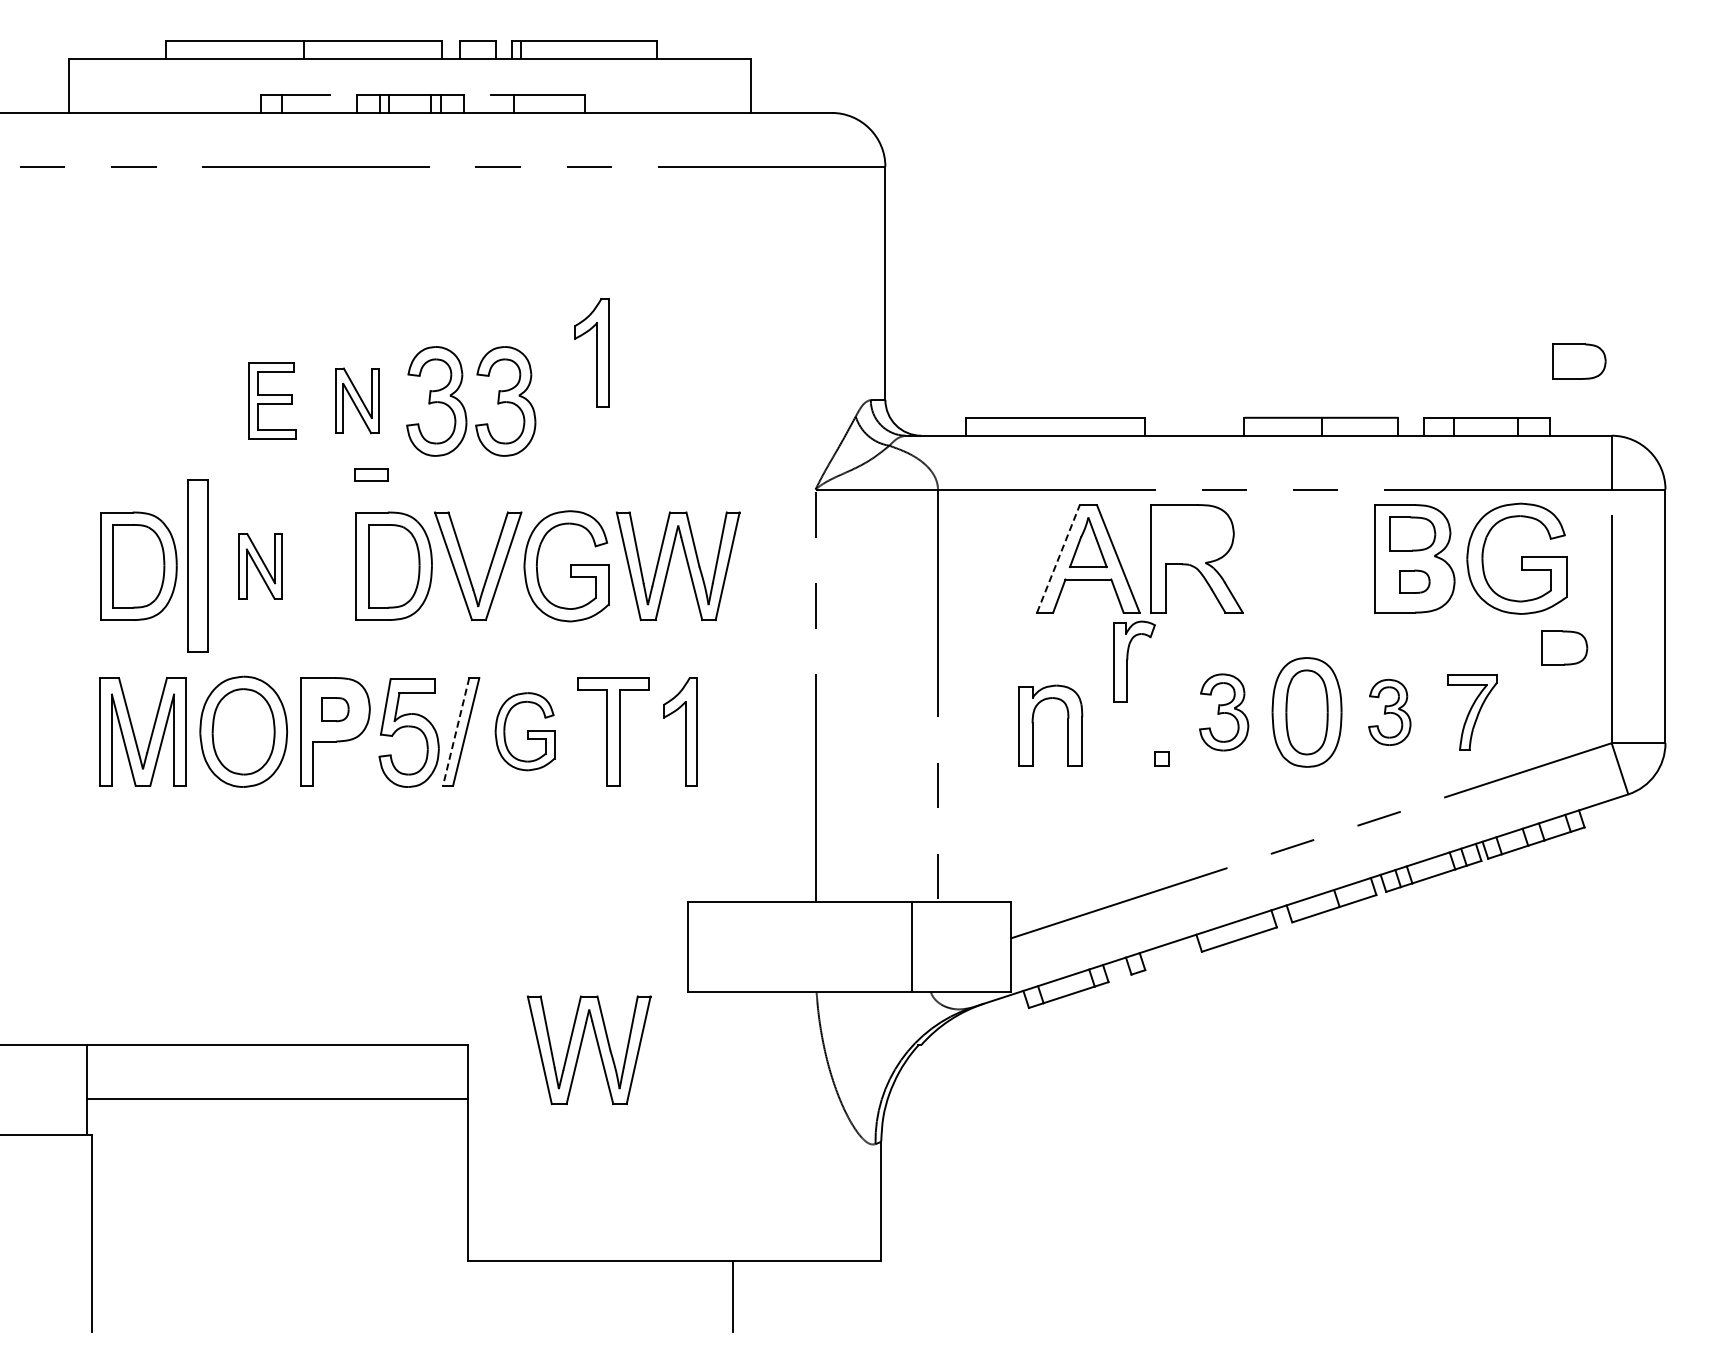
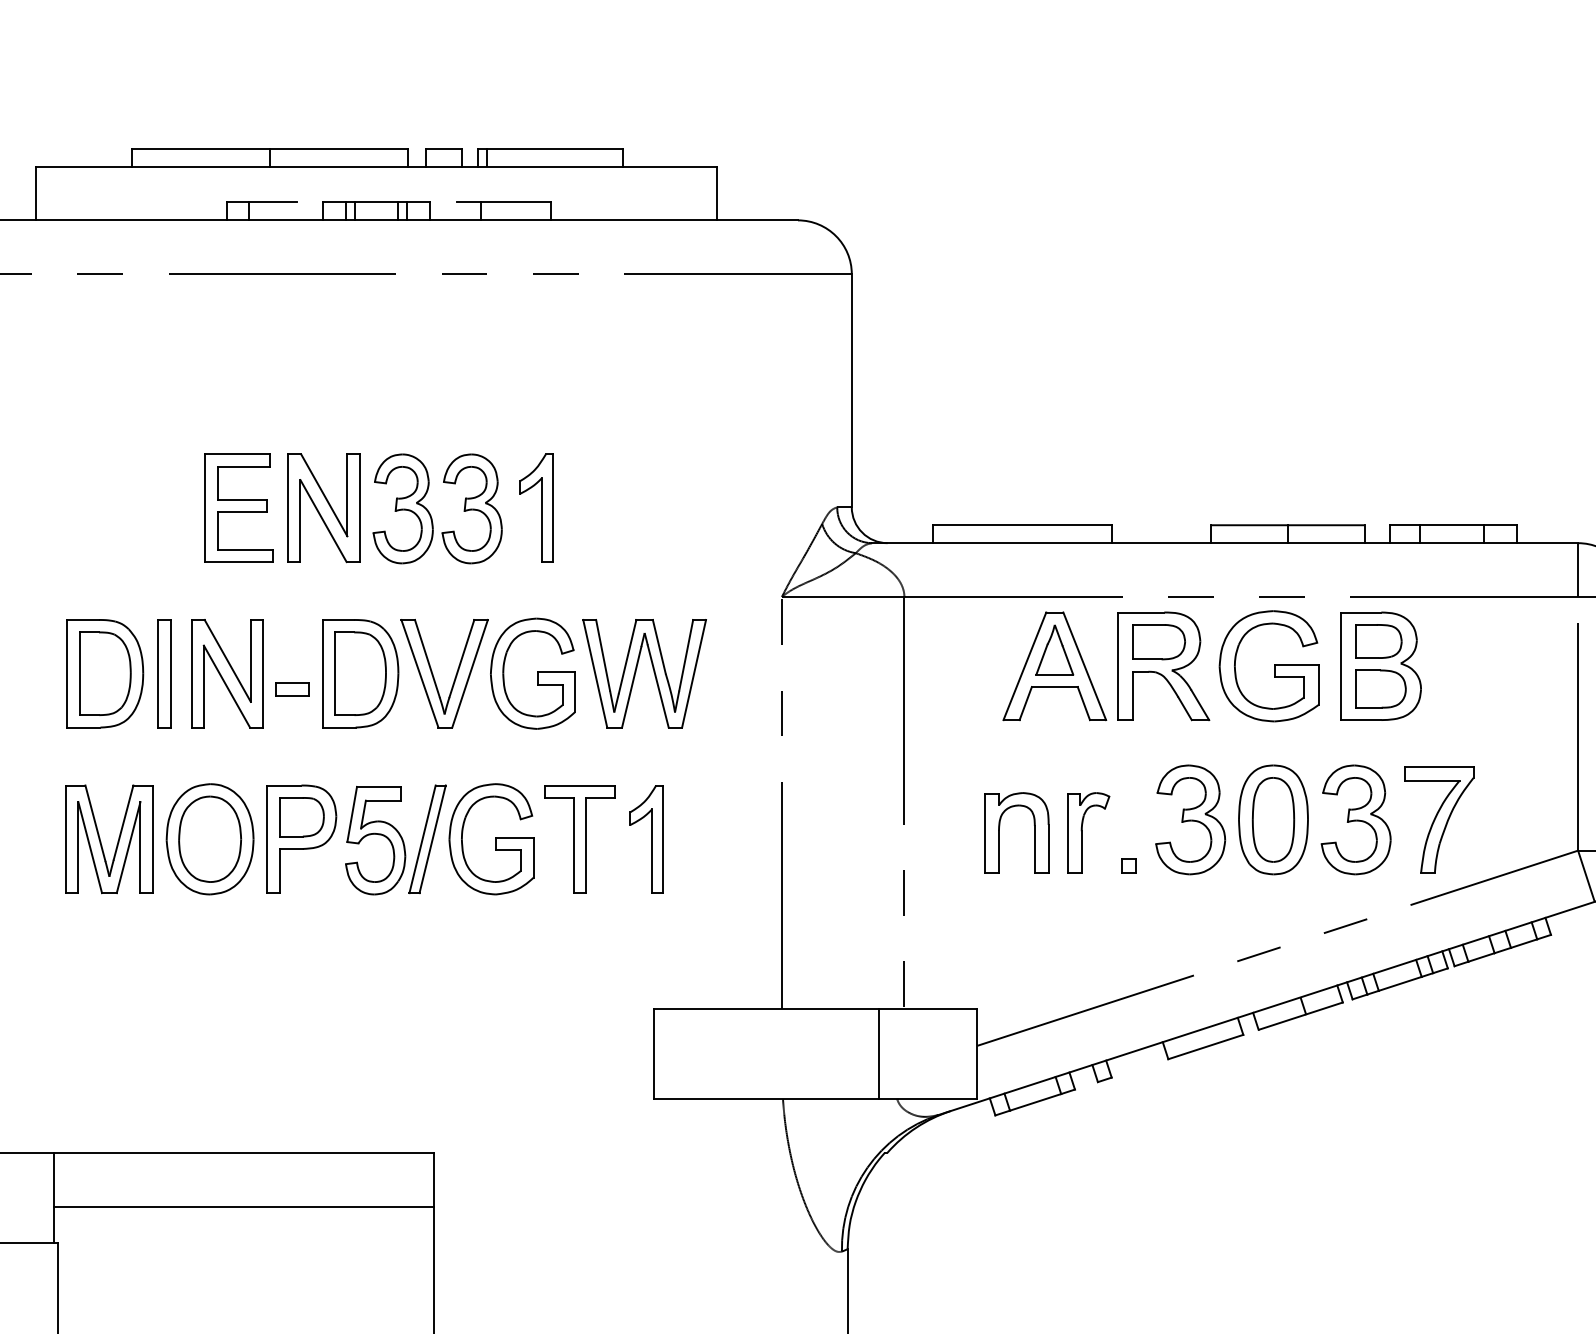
part: (591, 352) -> (535, 507), moved
part: (1579, 361) -> (1158, 641), moved
part: (272, 400) -> (238, 507), size x1.43
part: (357, 400) -> (323, 507), size x1.67
part: (371, 474) -> (291, 688), moved
line: (1058, 558) -> (1024, 665), dashed -> solid
part: (1516, 558) -> (1268, 665), moved
part: (197, 566) -> (163, 673), size x0.62
part: (260, 566) -> (226, 673), size x1.67
part: (1414, 581) -> (1380, 688), size x1.67
part: (1564, 647) -> (1530, 754), removed
part: (1128, 659) -> (1082, 830), moved
part: (335, 709) -> (301, 816), size x1.67
part: (1223, 712) -> (1189, 819), size x1.43
part: (1389, 712) -> (1355, 819), size x1.67
part: (1472, 712) -> (1438, 819), size x1.43
part: (524, 731) -> (490, 838), size x1.43
line: (456, 732) -> (422, 839), dashed -> solid
part: (581, 1047) -> (547, 1154), removed

